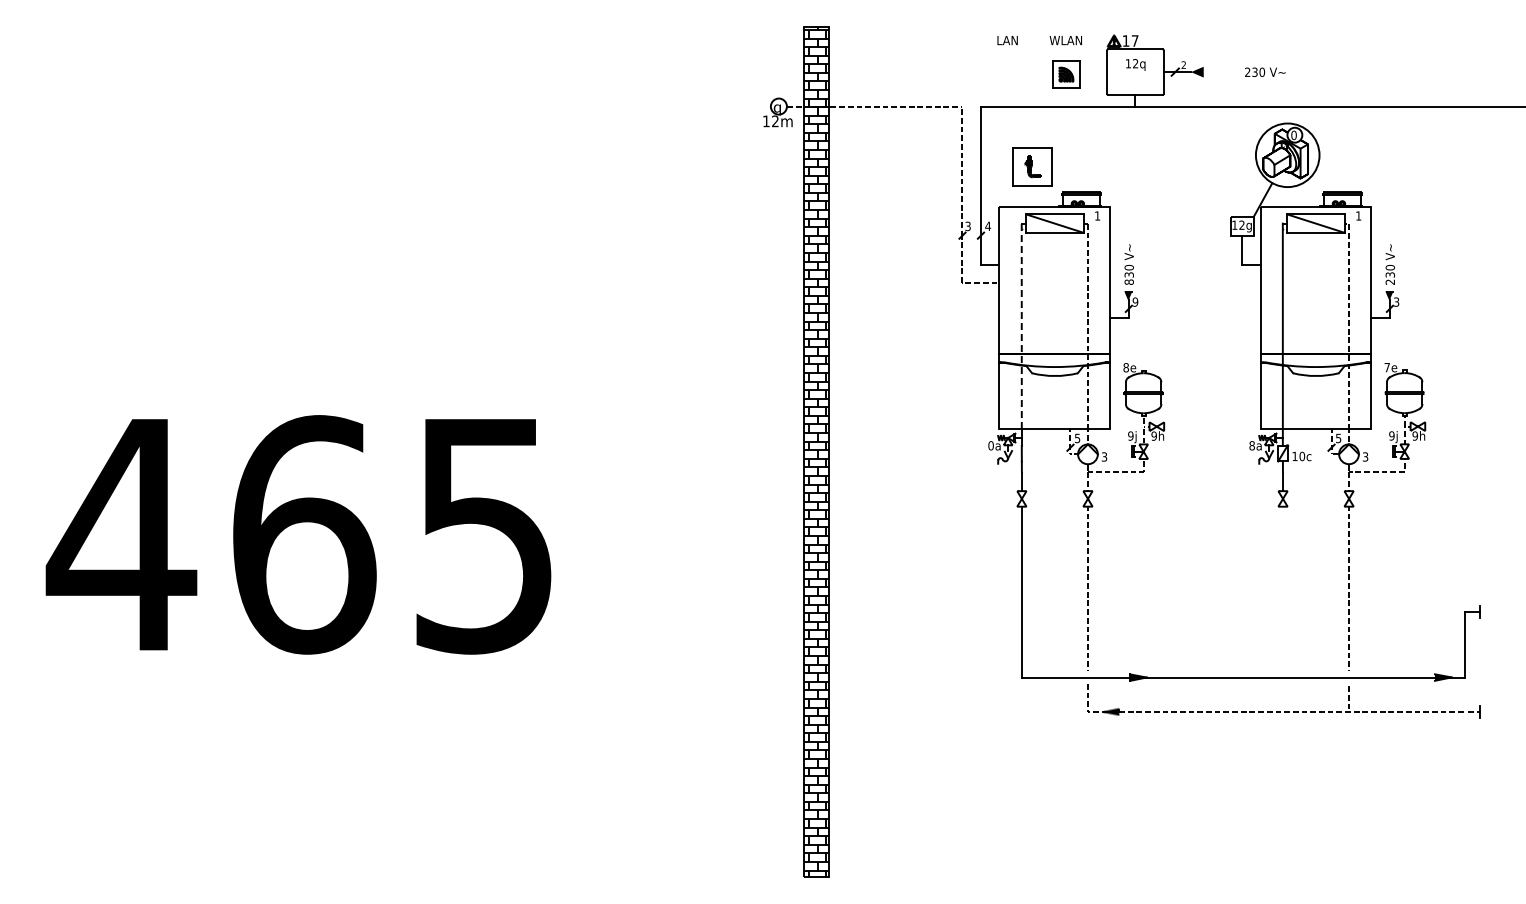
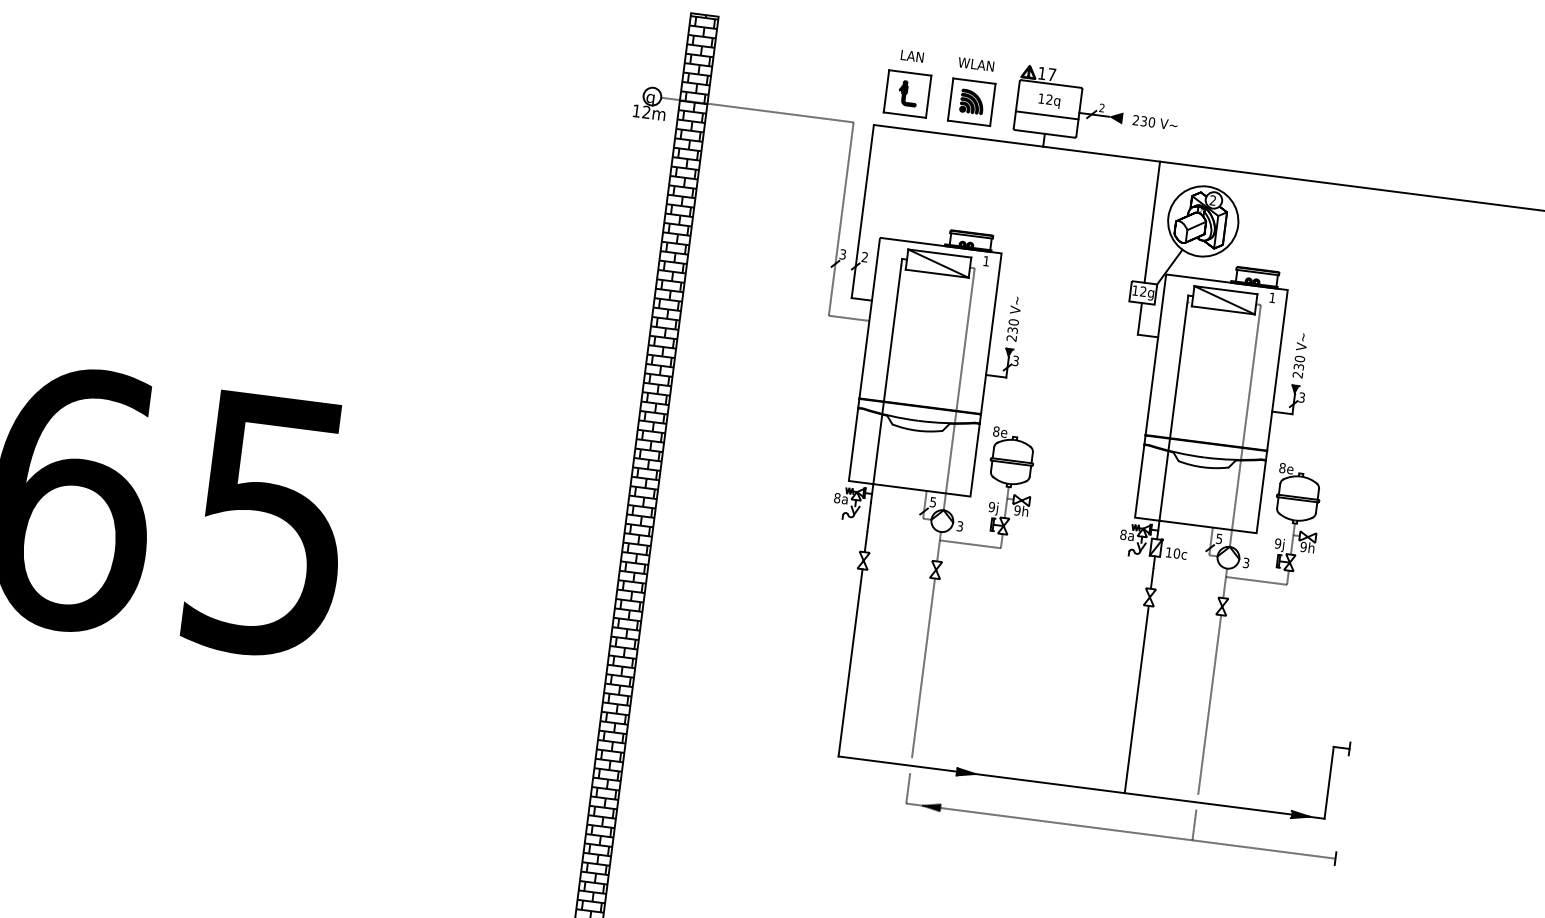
text: (1265, 71) -> (1155, 121), moved
part: (1065, 74) -> (971, 101), size x1.43
line: (1135, 78) -> (1047, 115), added
text: (1293, 135) -> (1212, 200), 0 -> 2
line: (1242, 161) -> (1152, 221), added
part: (1032, 166) -> (907, 93), moved
text: (988, 225) -> (865, 256), 4 -> 2
text: (1128, 281) -> (1011, 337), 830 -> 230
text: (1135, 301) -> (1015, 360), 9 -> 3
line: (1021, 326) -> (887, 371), dashed -> solid
text: (1387, 367) -> (1282, 468), 7e -> 8e
text: (990, 445) -> (836, 497), 0a -> 8a
line: (1283, 591) -> (1137, 698), added

